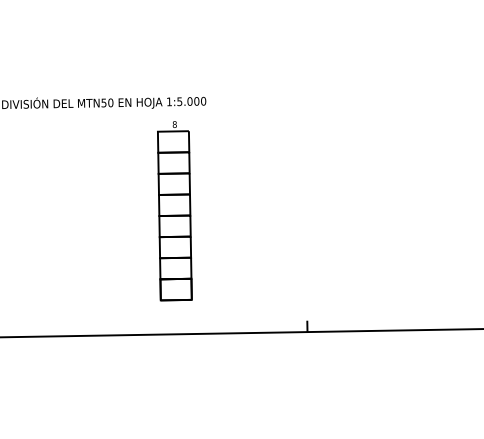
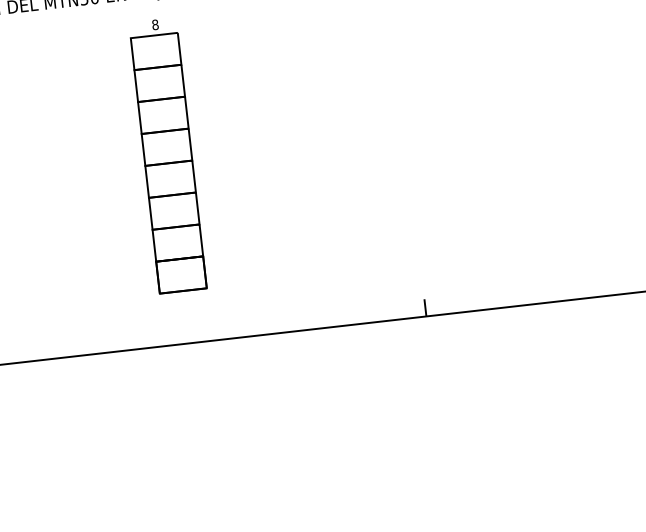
part: (174, 211) -> (167, 156), moved

